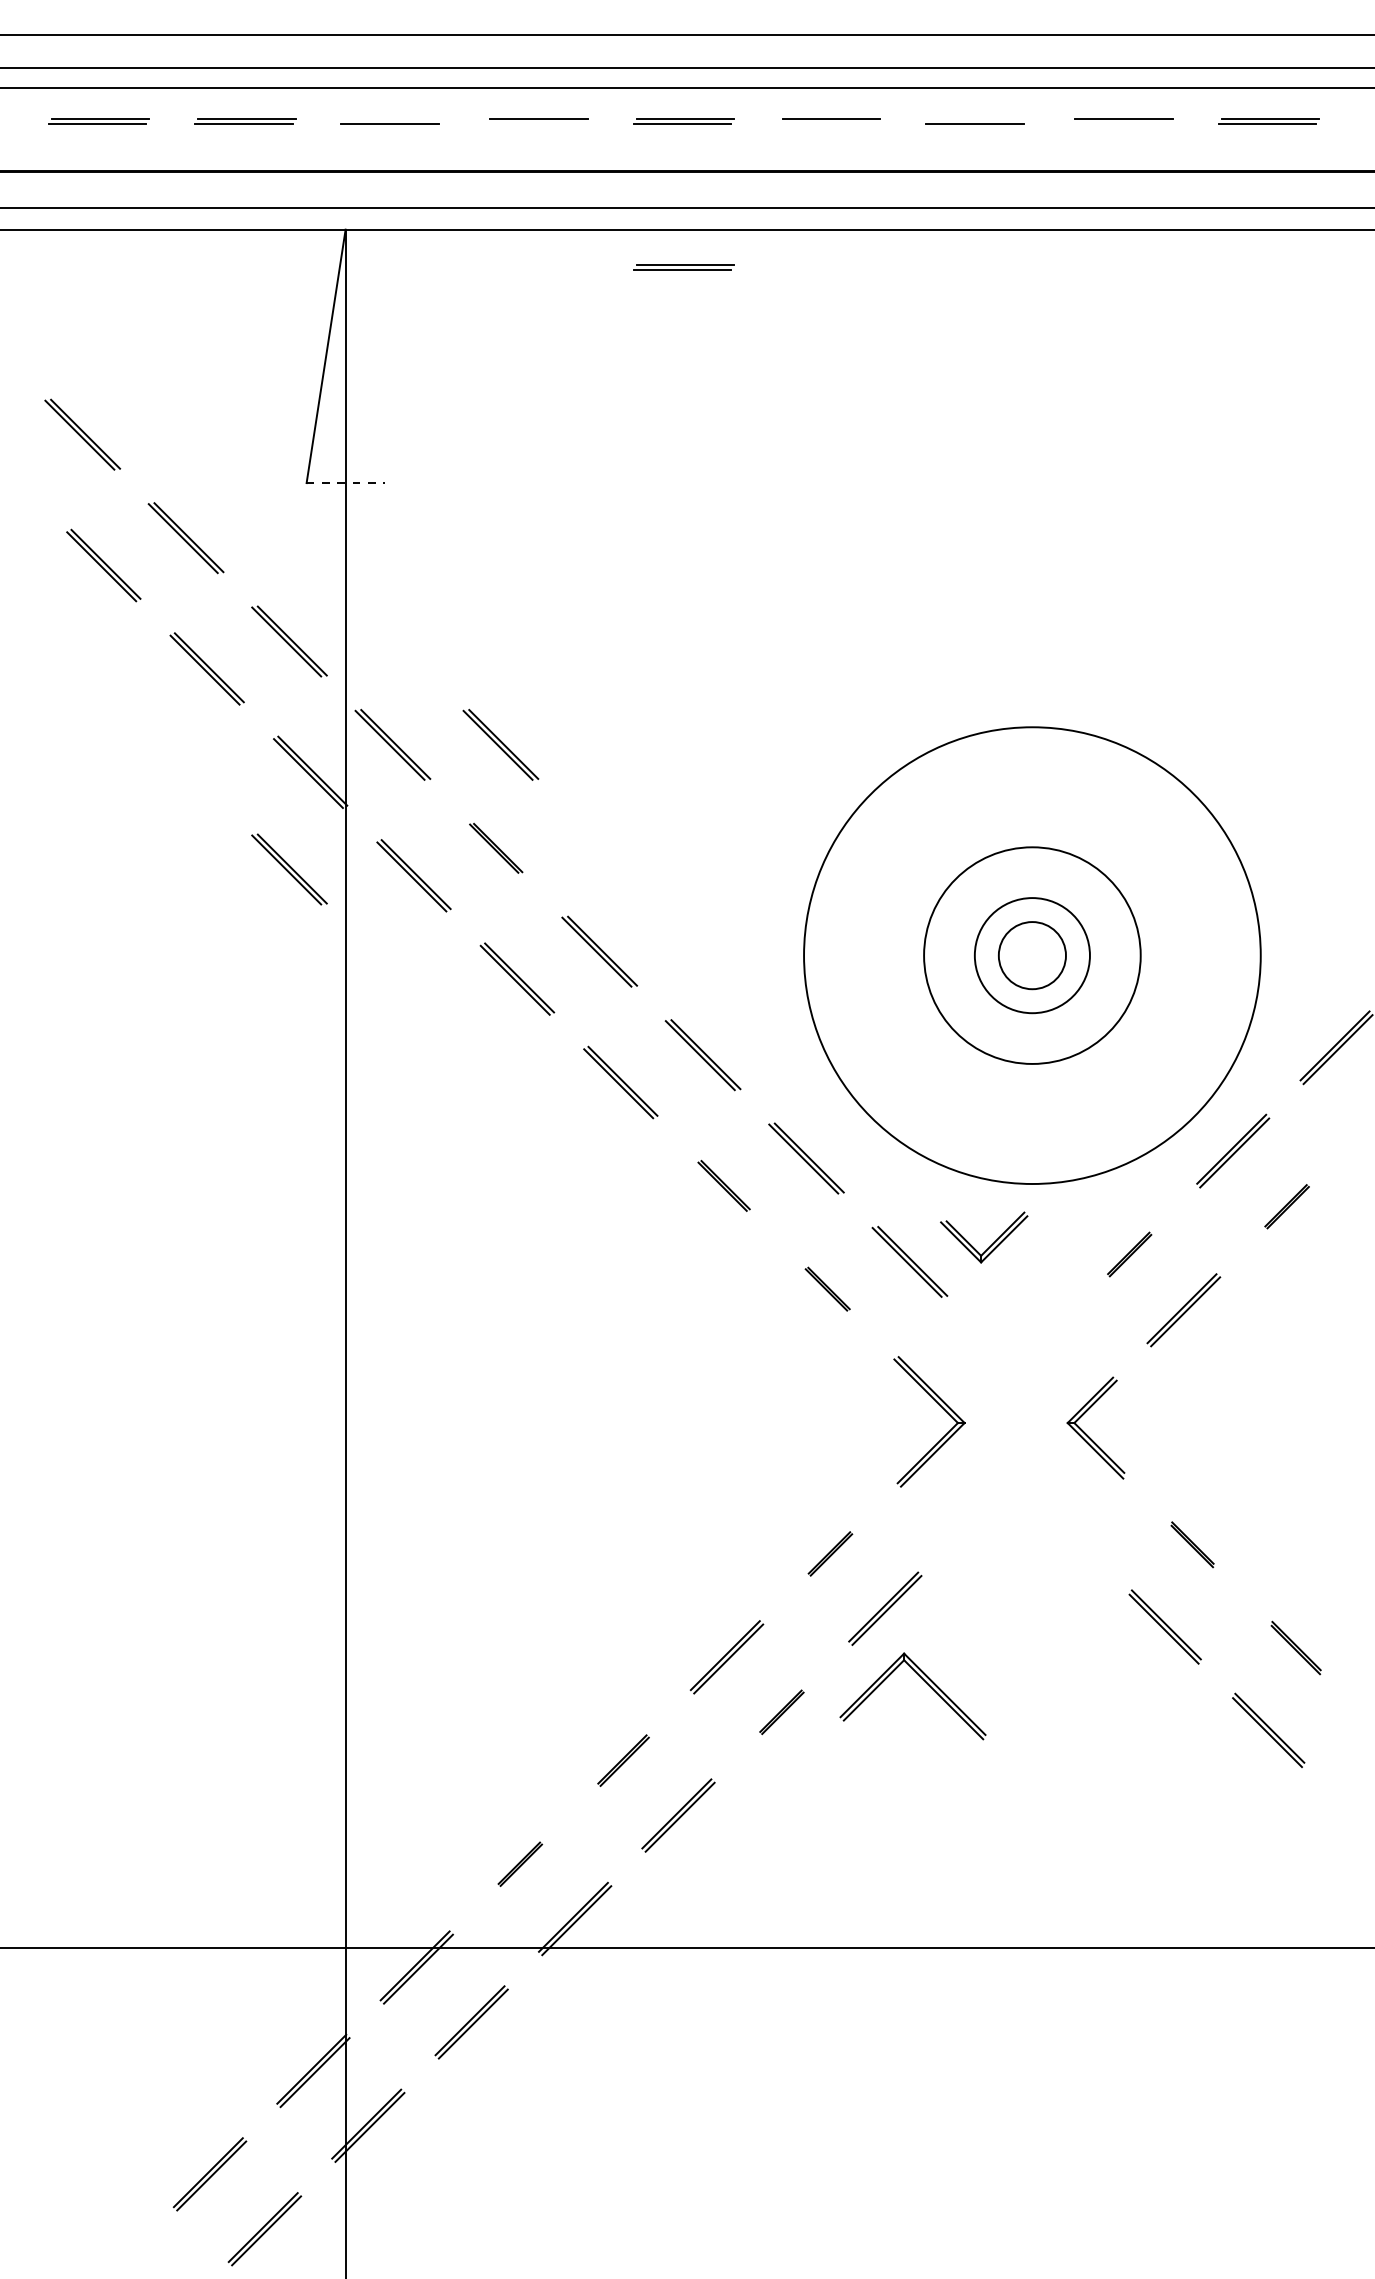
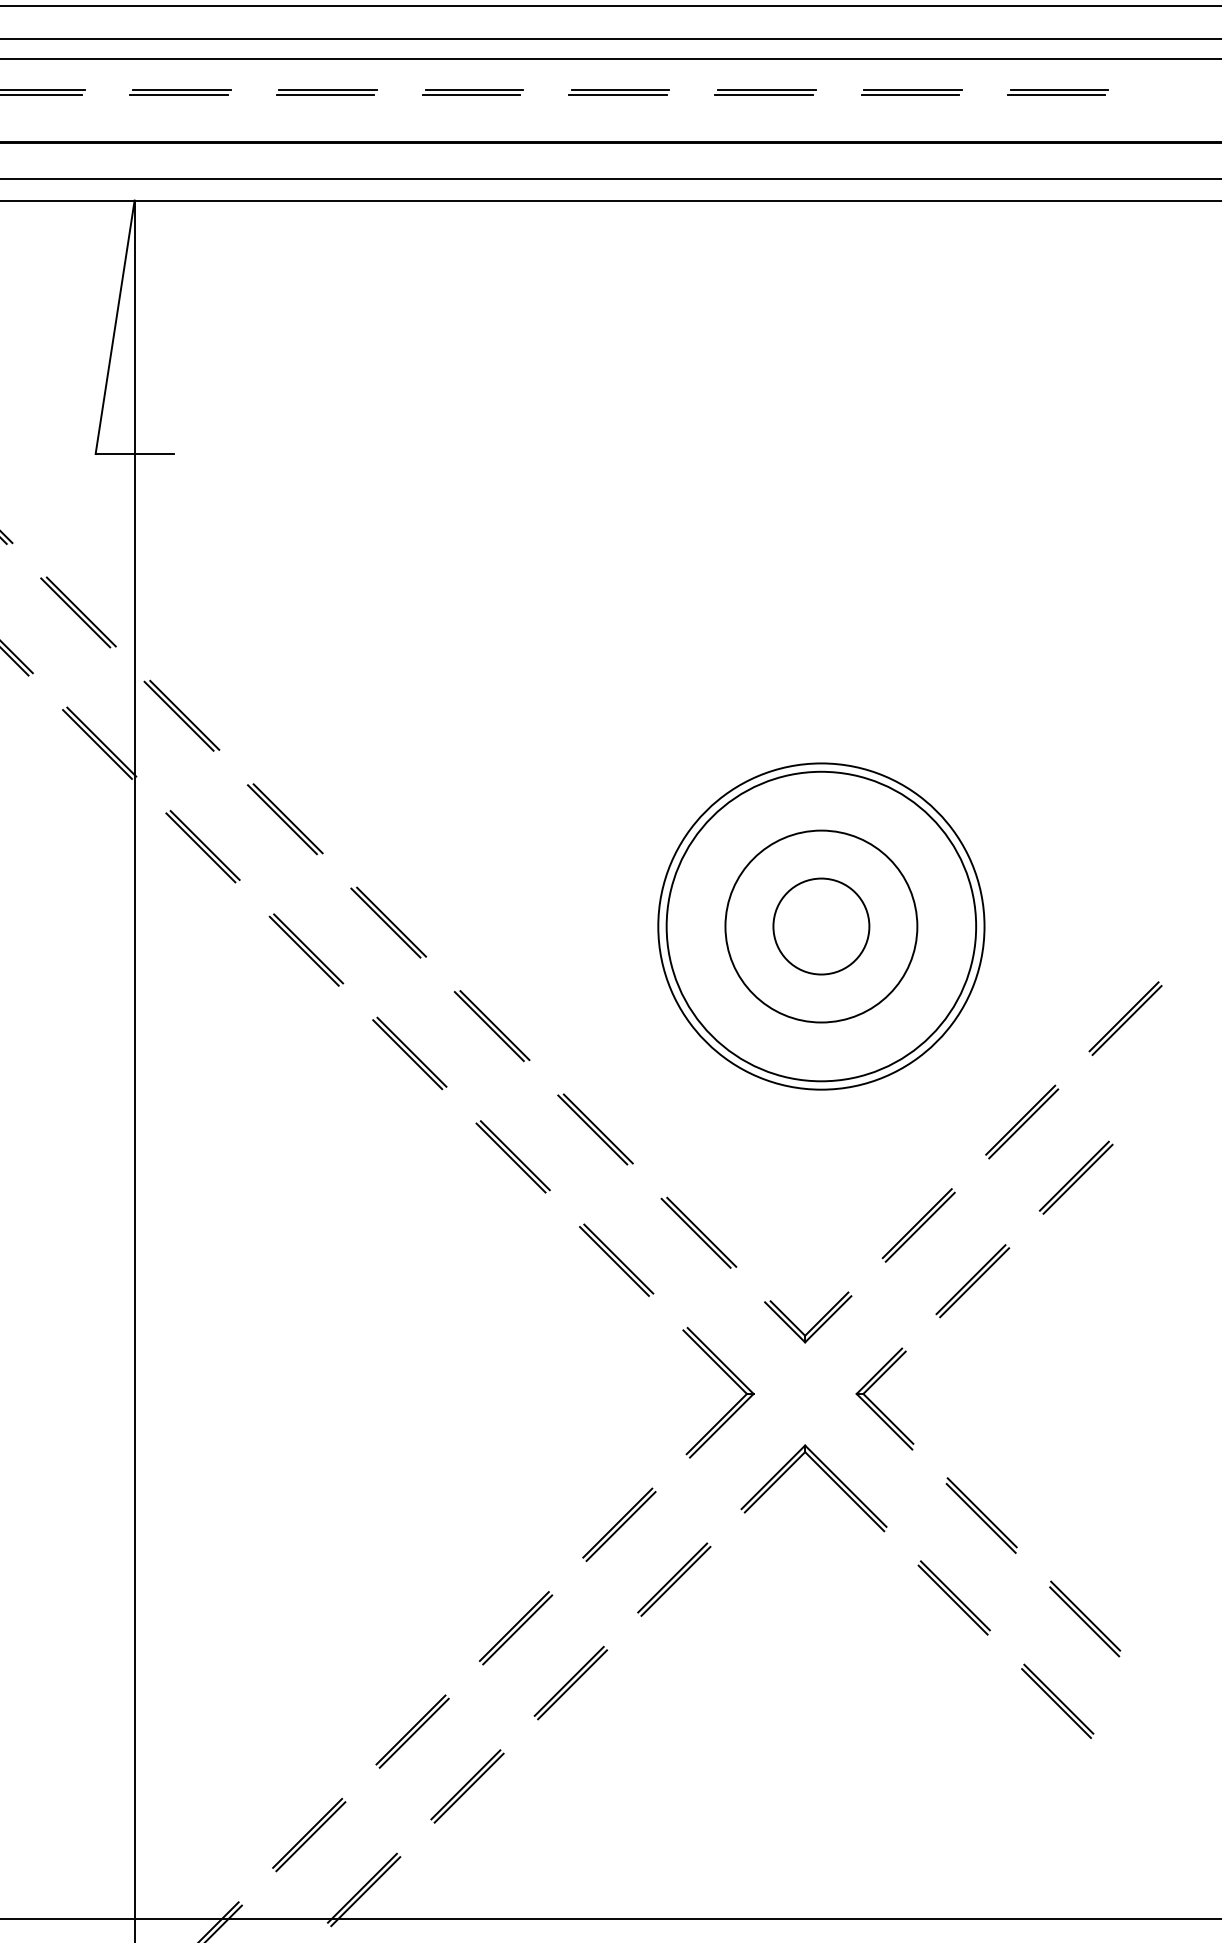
line: (392, 119) -> (181, 90), added
line: (977, 119) -> (766, 90), added
line: (536, 124) -> (325, 95), added
line: (828, 124) -> (617, 95), added
line: (1121, 124) -> (910, 95), added
part: (683, 267) -> (472, 238), removed
line: (345, 483) -> (134, 454), dashed -> solid
part: (500, 744) -> (289, 715), removed
part: (495, 848) -> (284, 819), size x1.43
part: (289, 869) -> (78, 840), removed
circle: (1032, 955) -> (821, 926), size x0.71
circle: (1032, 955) -> (821, 926), size x1.43
circle: (1032, 955) -> (821, 926), size x1.43
circle: (1032, 955) -> (821, 926), size x1.67
part: (723, 1185) -> (512, 1156), size x1.43
part: (1286, 1206) -> (1075, 1177), size x1.67
part: (991, 1244) -> (815, 1324), moved
part: (1129, 1254) -> (918, 1225), size x1.67
part: (827, 1288) -> (616, 1259), size x1.67
part: (1192, 1544) -> (981, 1515), size x1.67
part: (830, 1553) -> (619, 1524), size x1.67
part: (1296, 1647) -> (1085, 1618), size x1.43
part: (925, 1682) -> (826, 1474), moved
part: (781, 1712) -> (570, 1683), size x1.67
part: (623, 1760) -> (412, 1731), size x1.43
part: (520, 1864) -> (309, 1835), size x1.67

